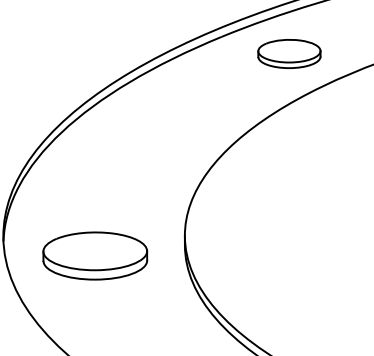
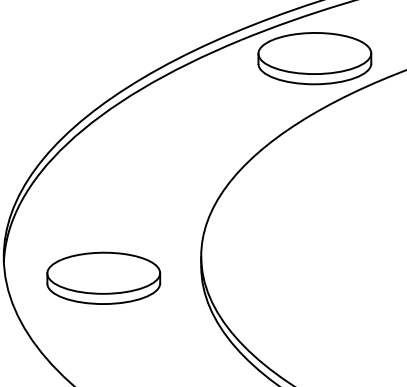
part: (289, 53) -> (314, 58), size x1.67

